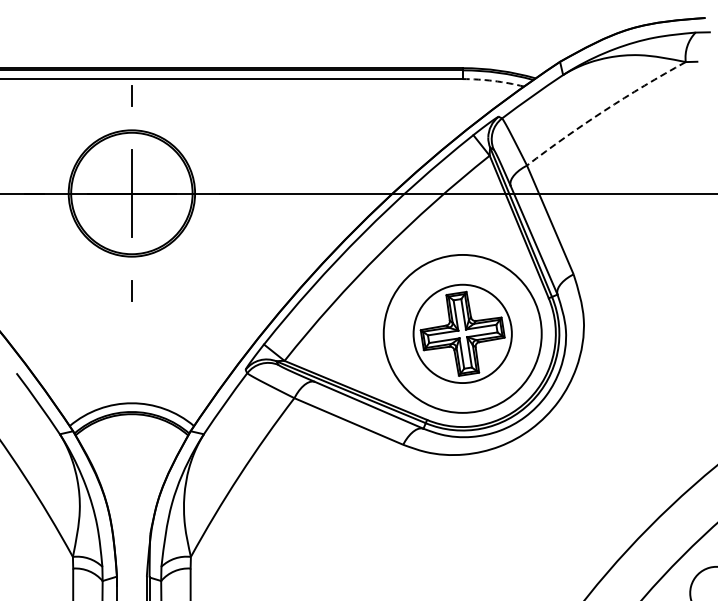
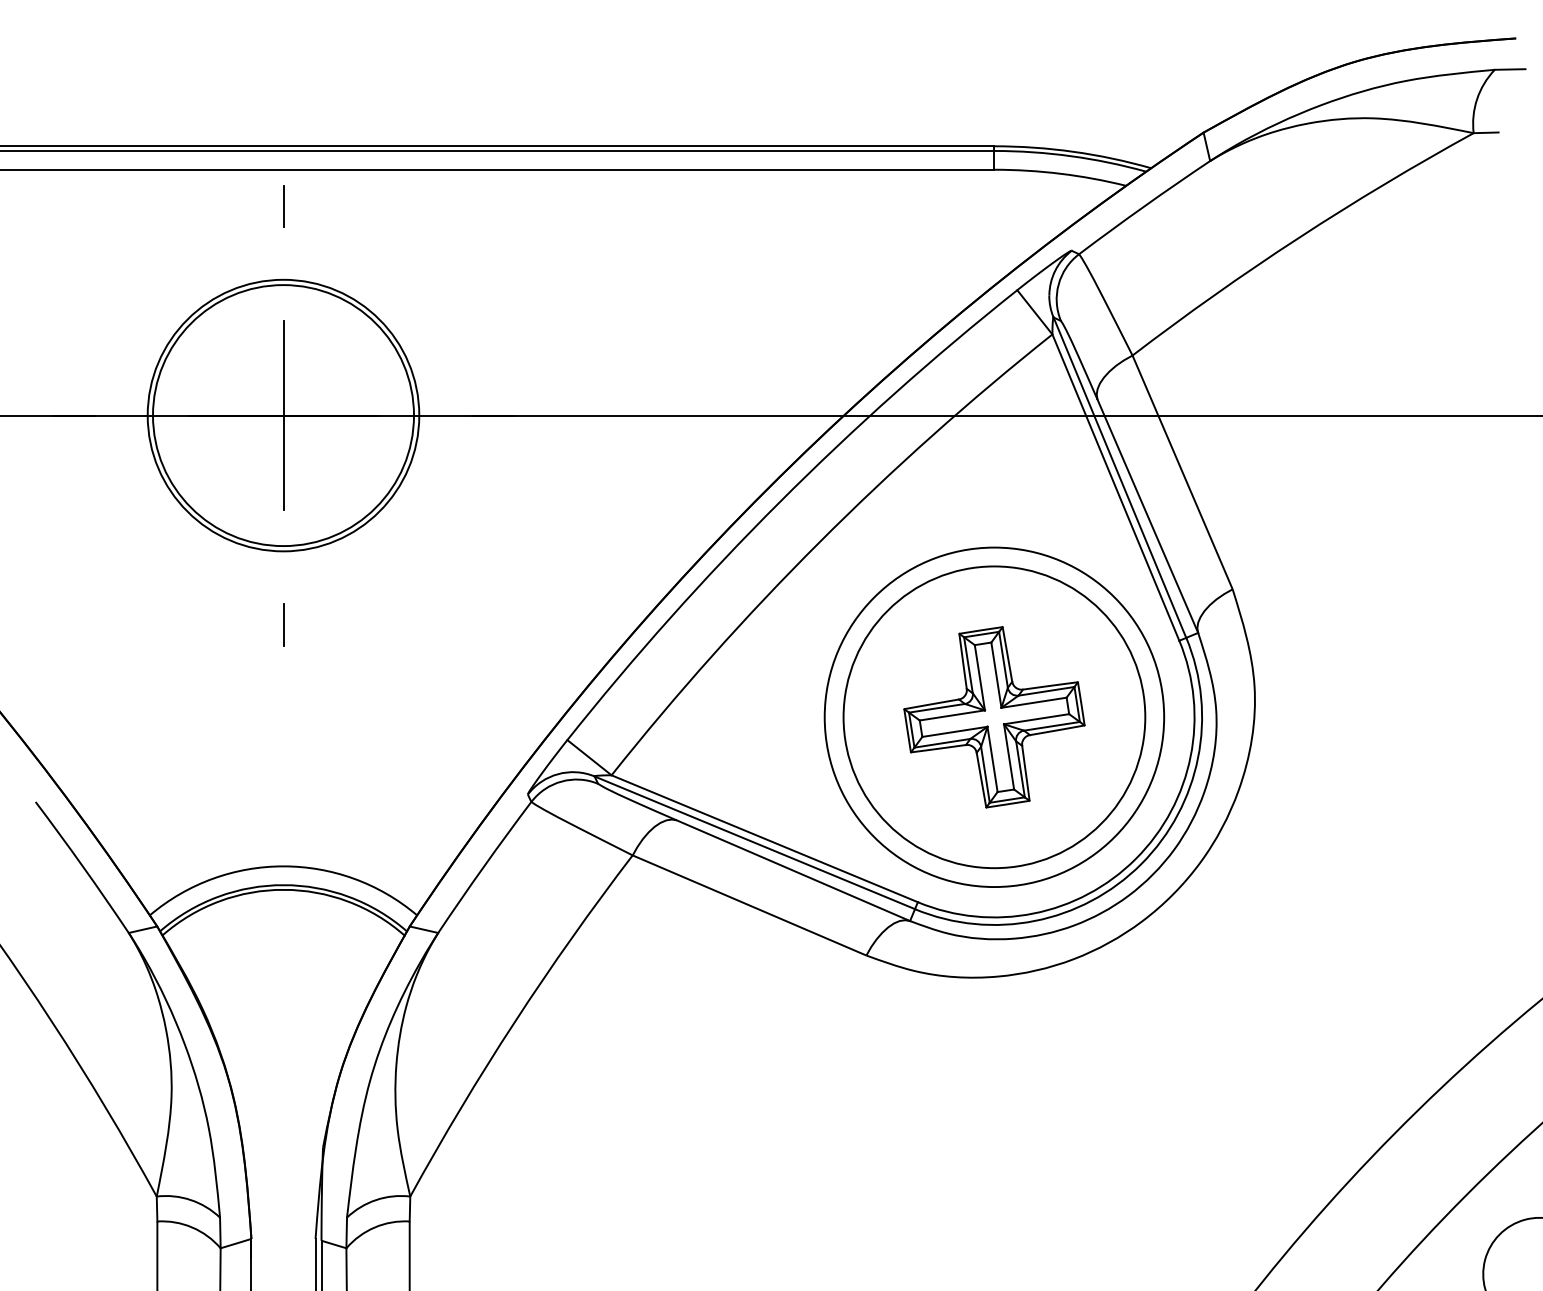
arc: (493, 80) -> (1060, 172), dashed -> solid
arc: (604, 110) -> (1299, 237), dashed -> solid
circle: (462, 333) -> (993, 716), size x1.43

